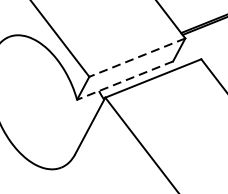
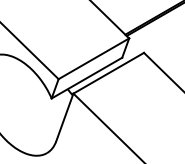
line: (136, 57) -> (93, 58), dashed -> solid
line: (124, 81) -> (86, 78), dashed -> solid

